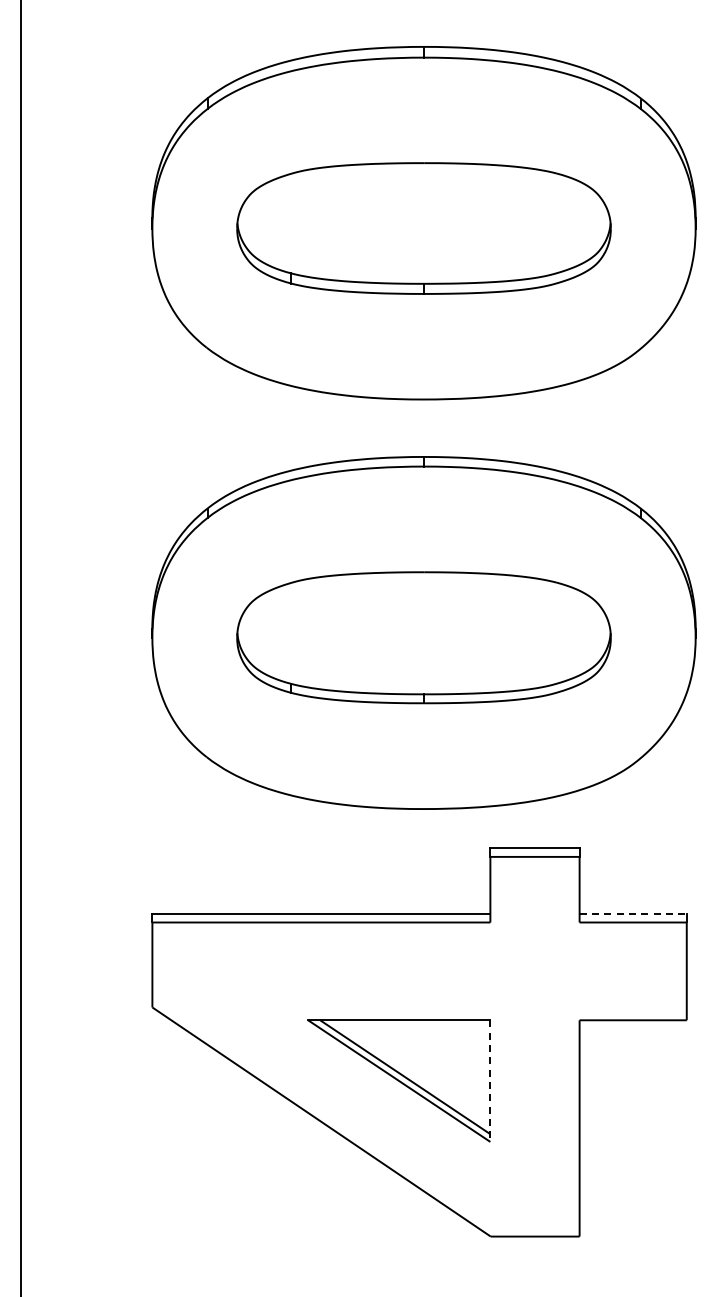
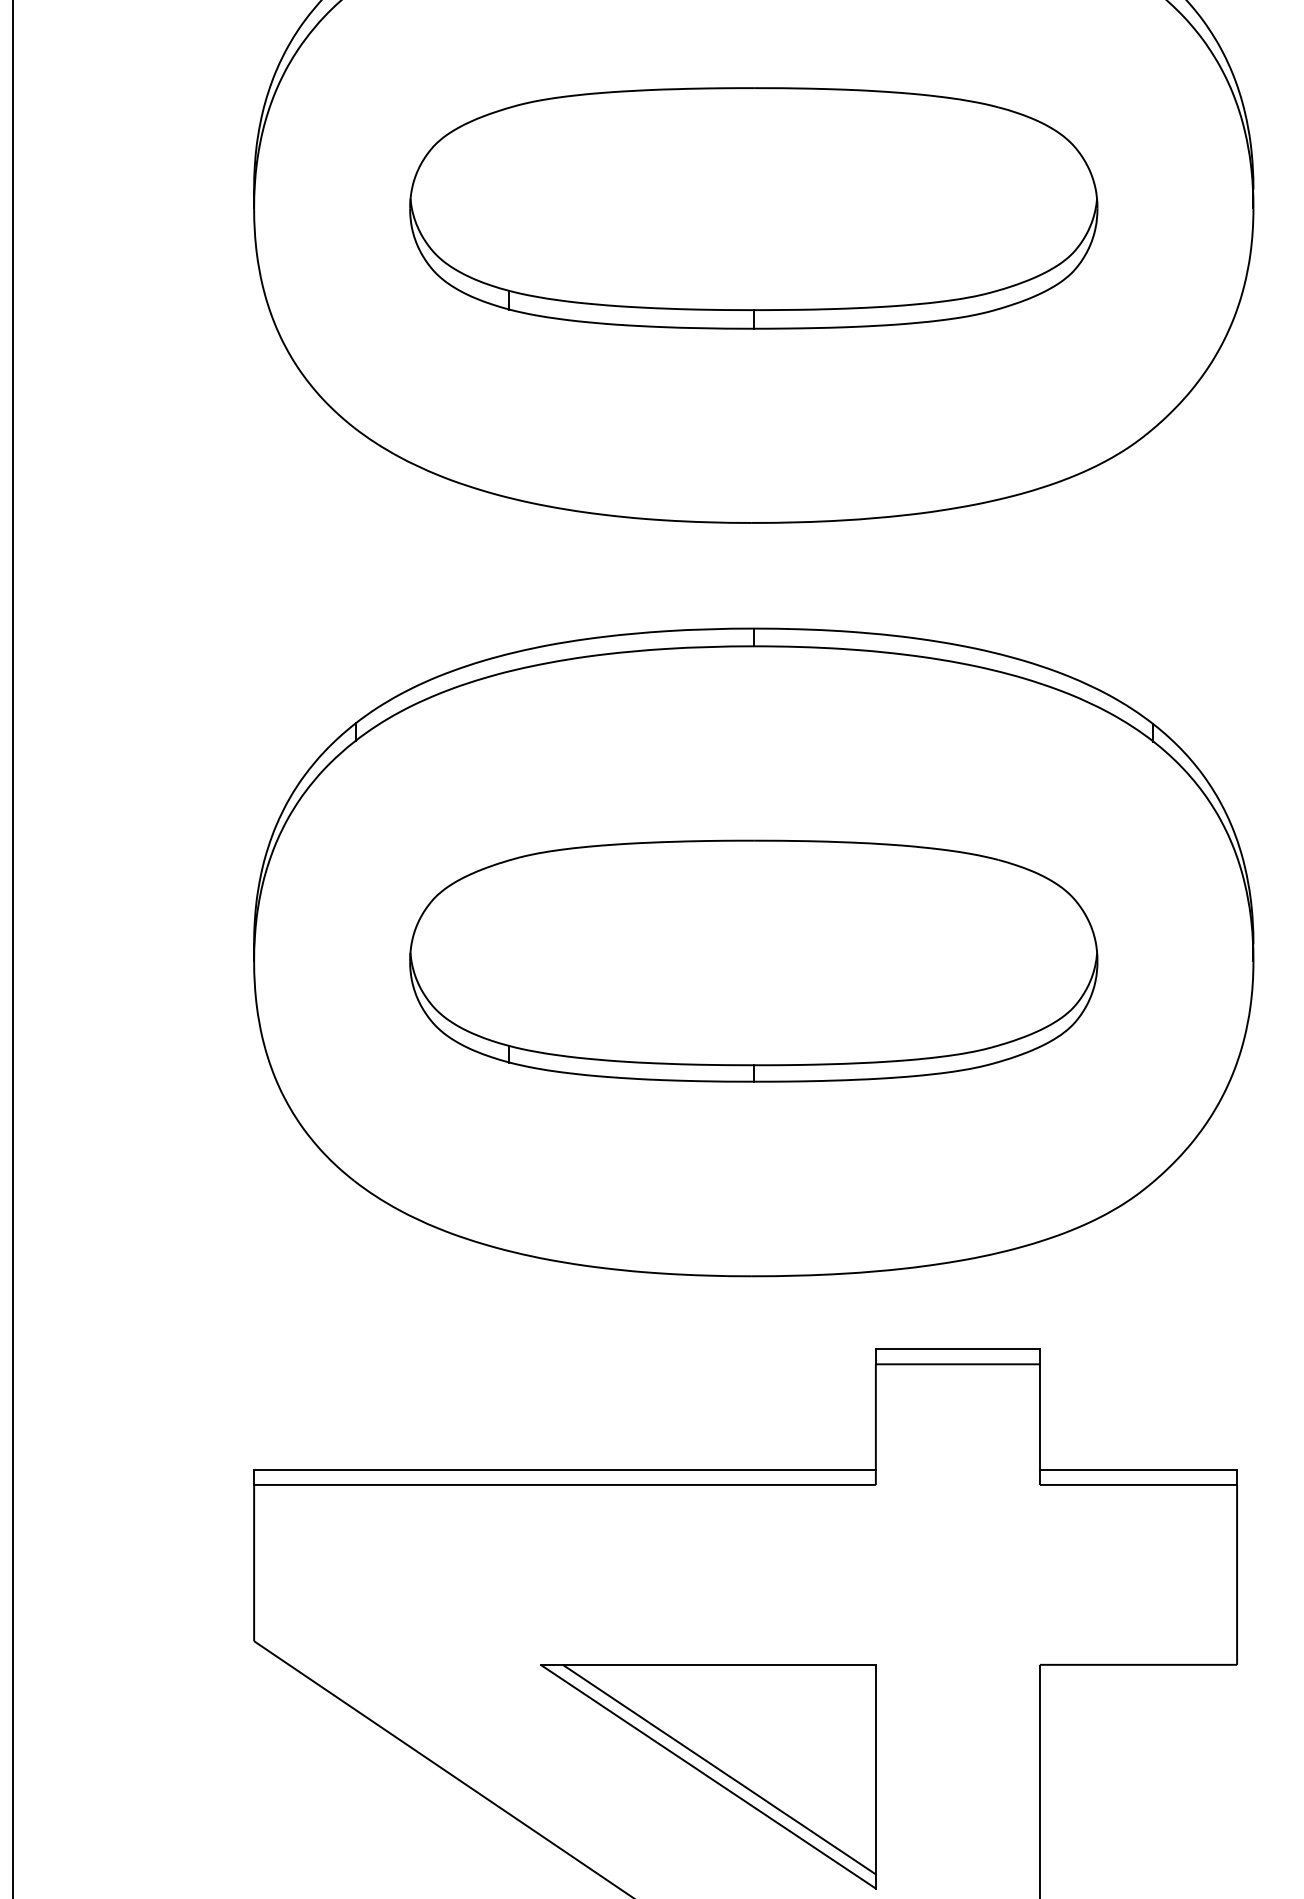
line: (633, 914) -> (1139, 1470), dashed -> solid
line: (490, 1081) -> (876, 1777), dashed -> solid

